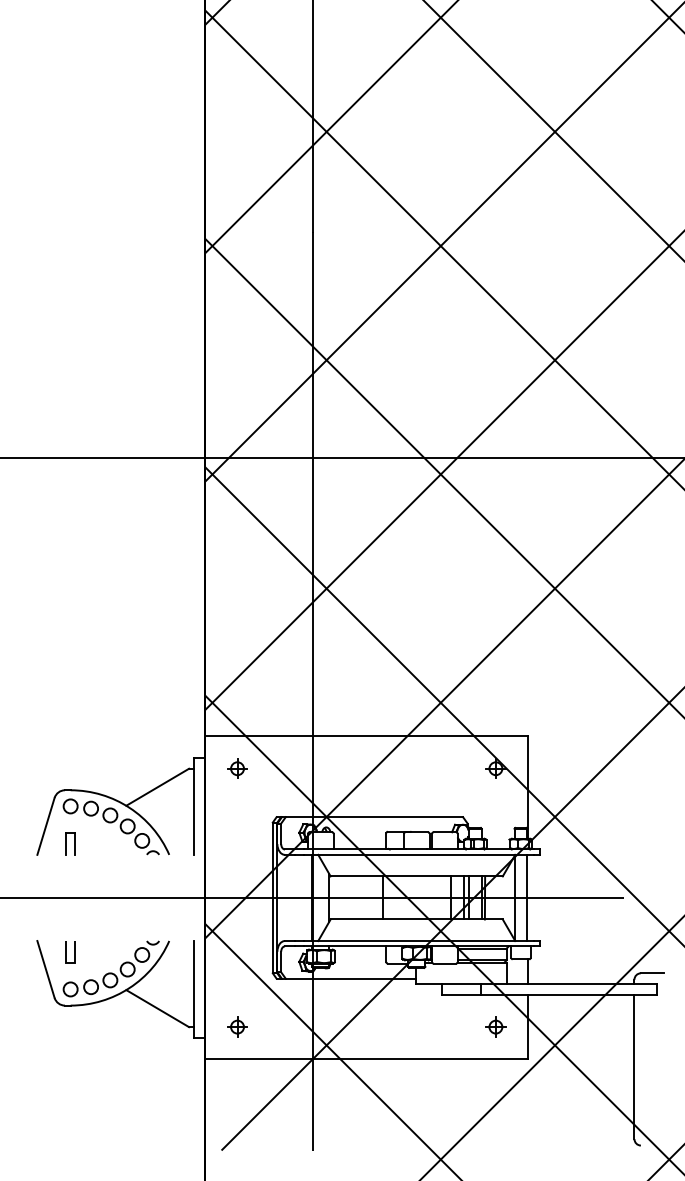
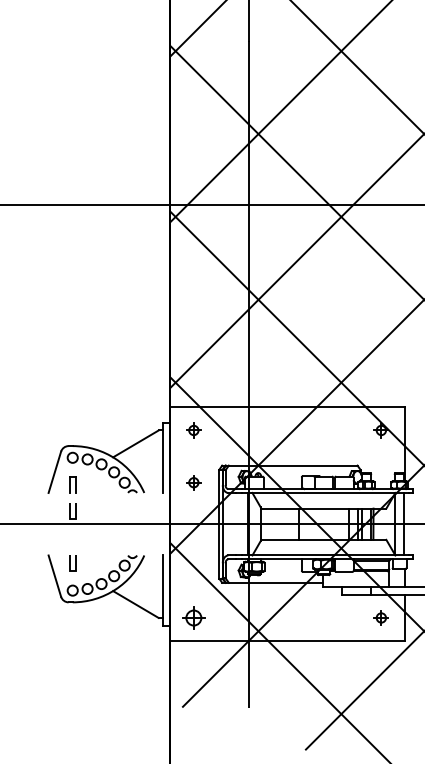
part: (237, 840) -> (193, 482), added
line: (66, 880) -> (69, 511), added
part: (237, 1026) -> (193, 617), size x1.6

